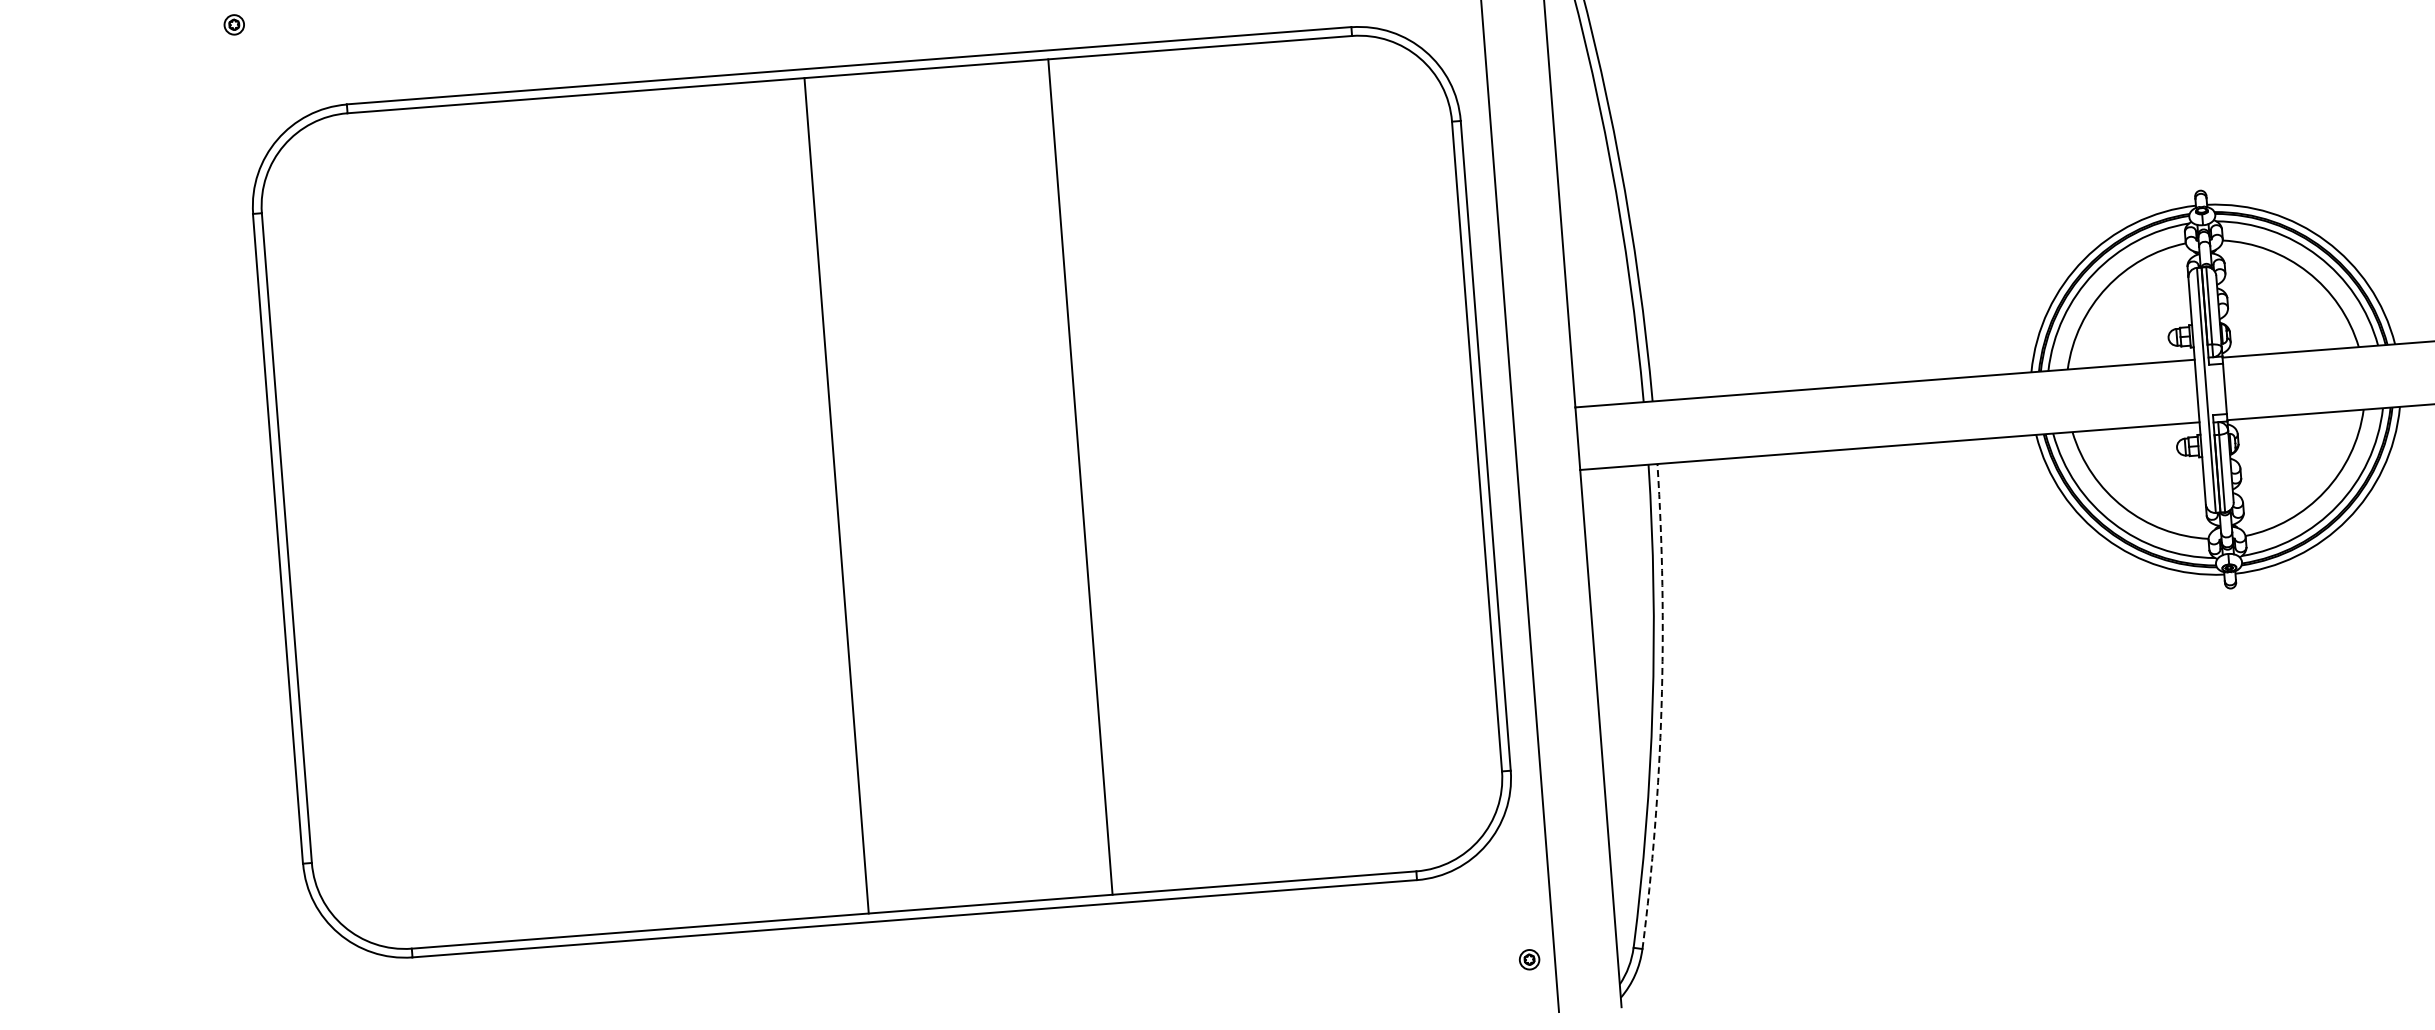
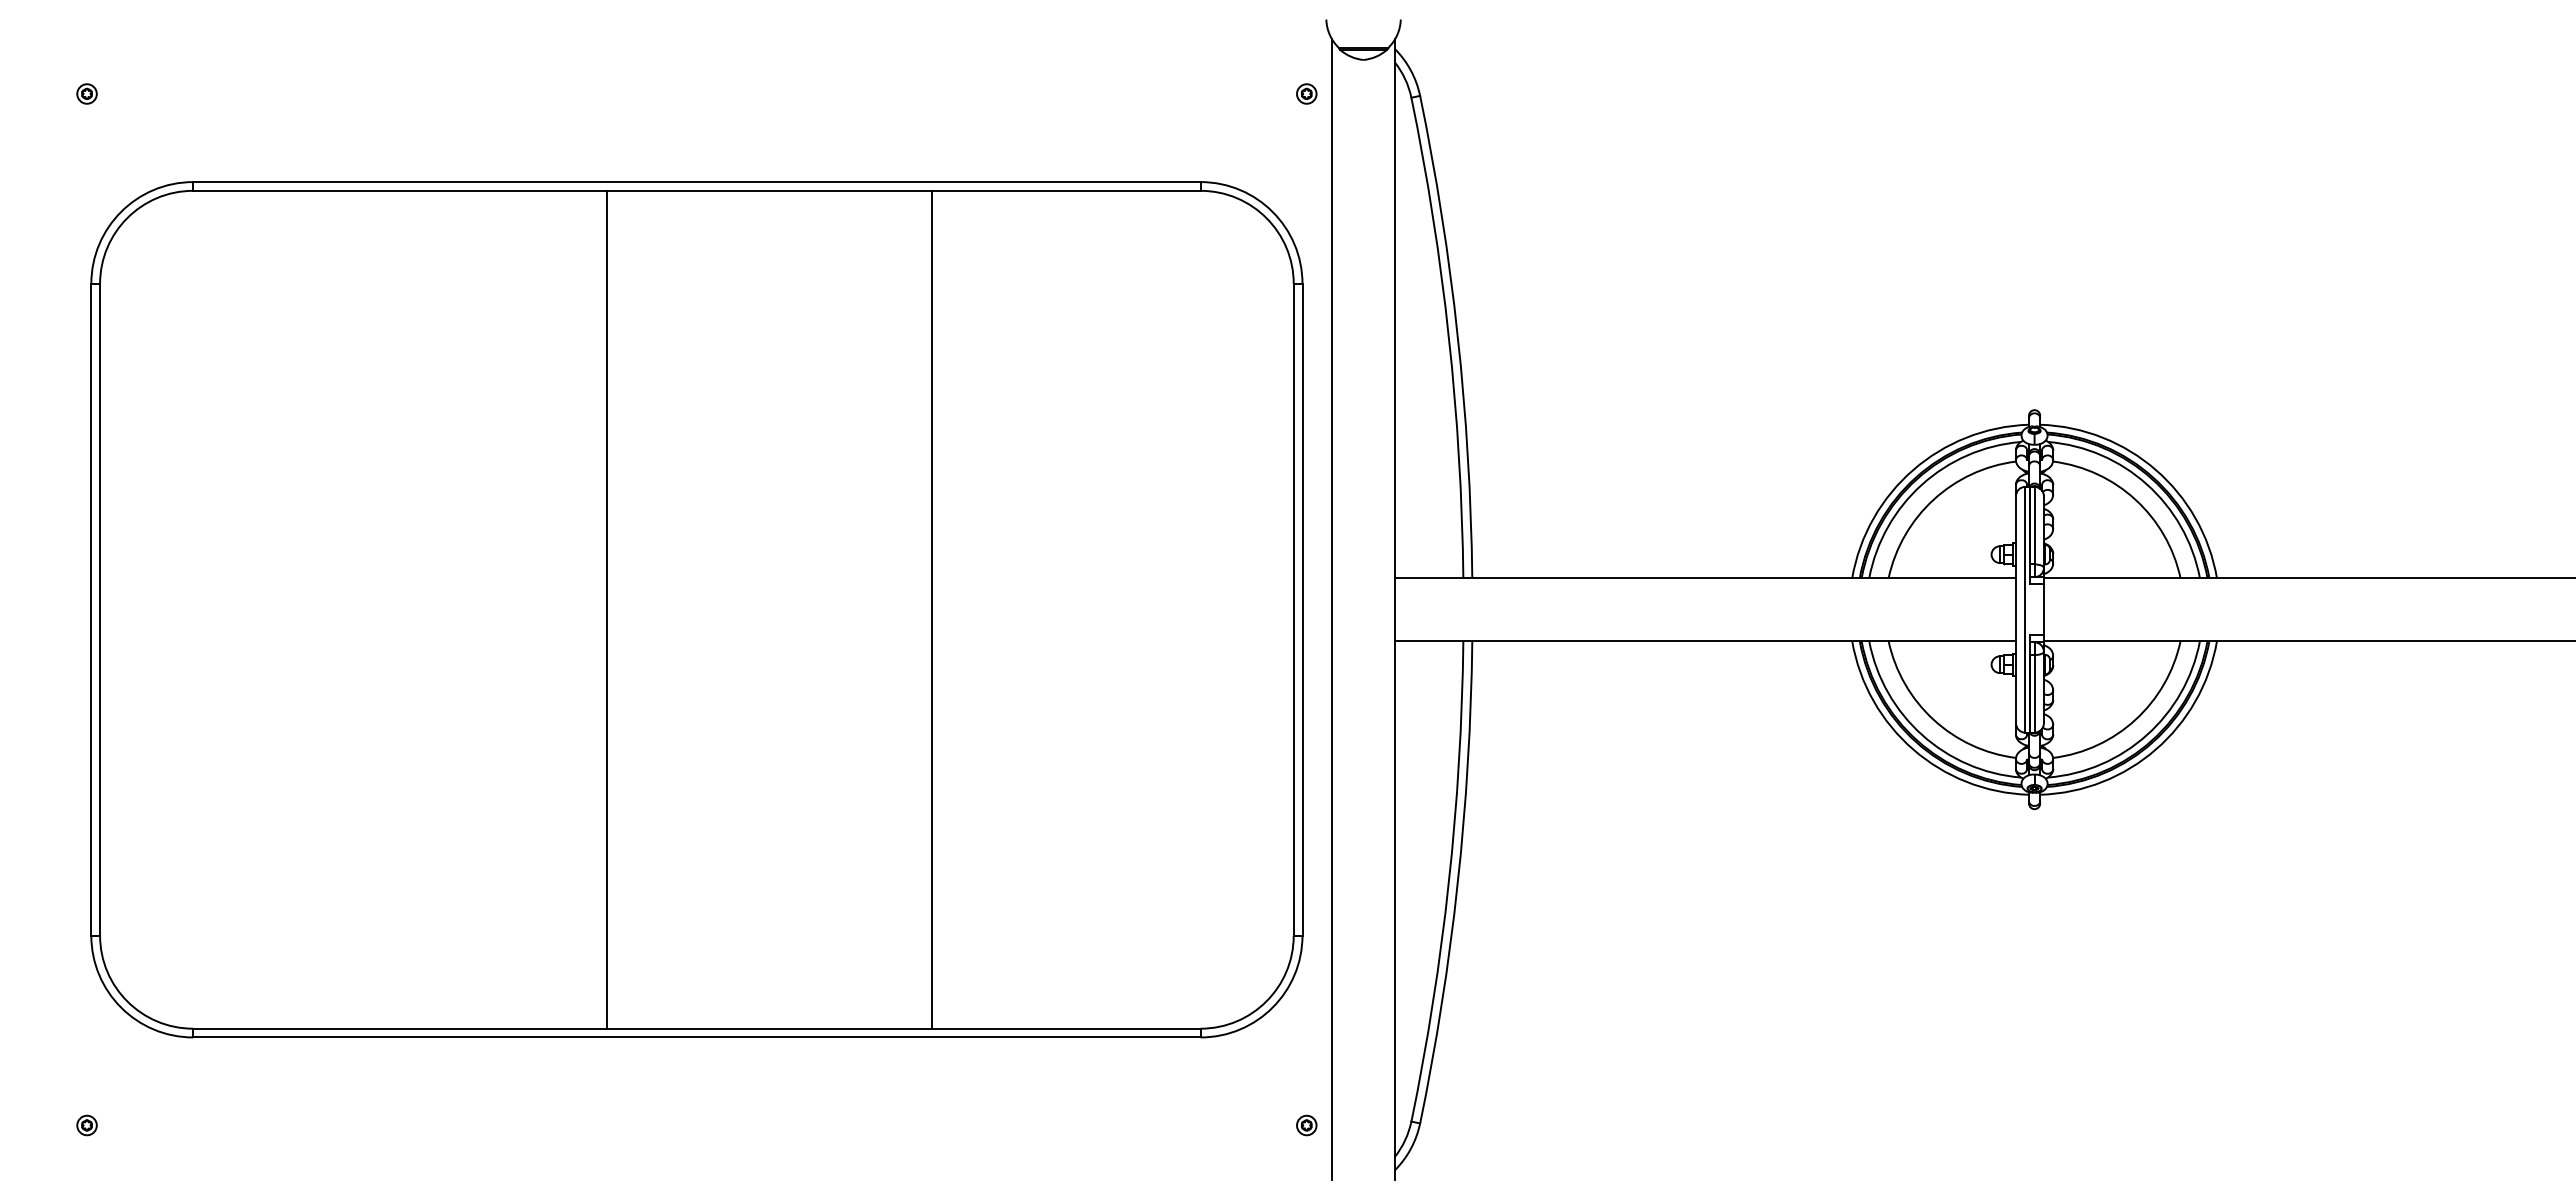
line: (1079, 476) -> (931, 609), moved
line: (836, 495) -> (607, 609), moved
arc: (1661, 706) -> (1457, 883), dashed -> solid

